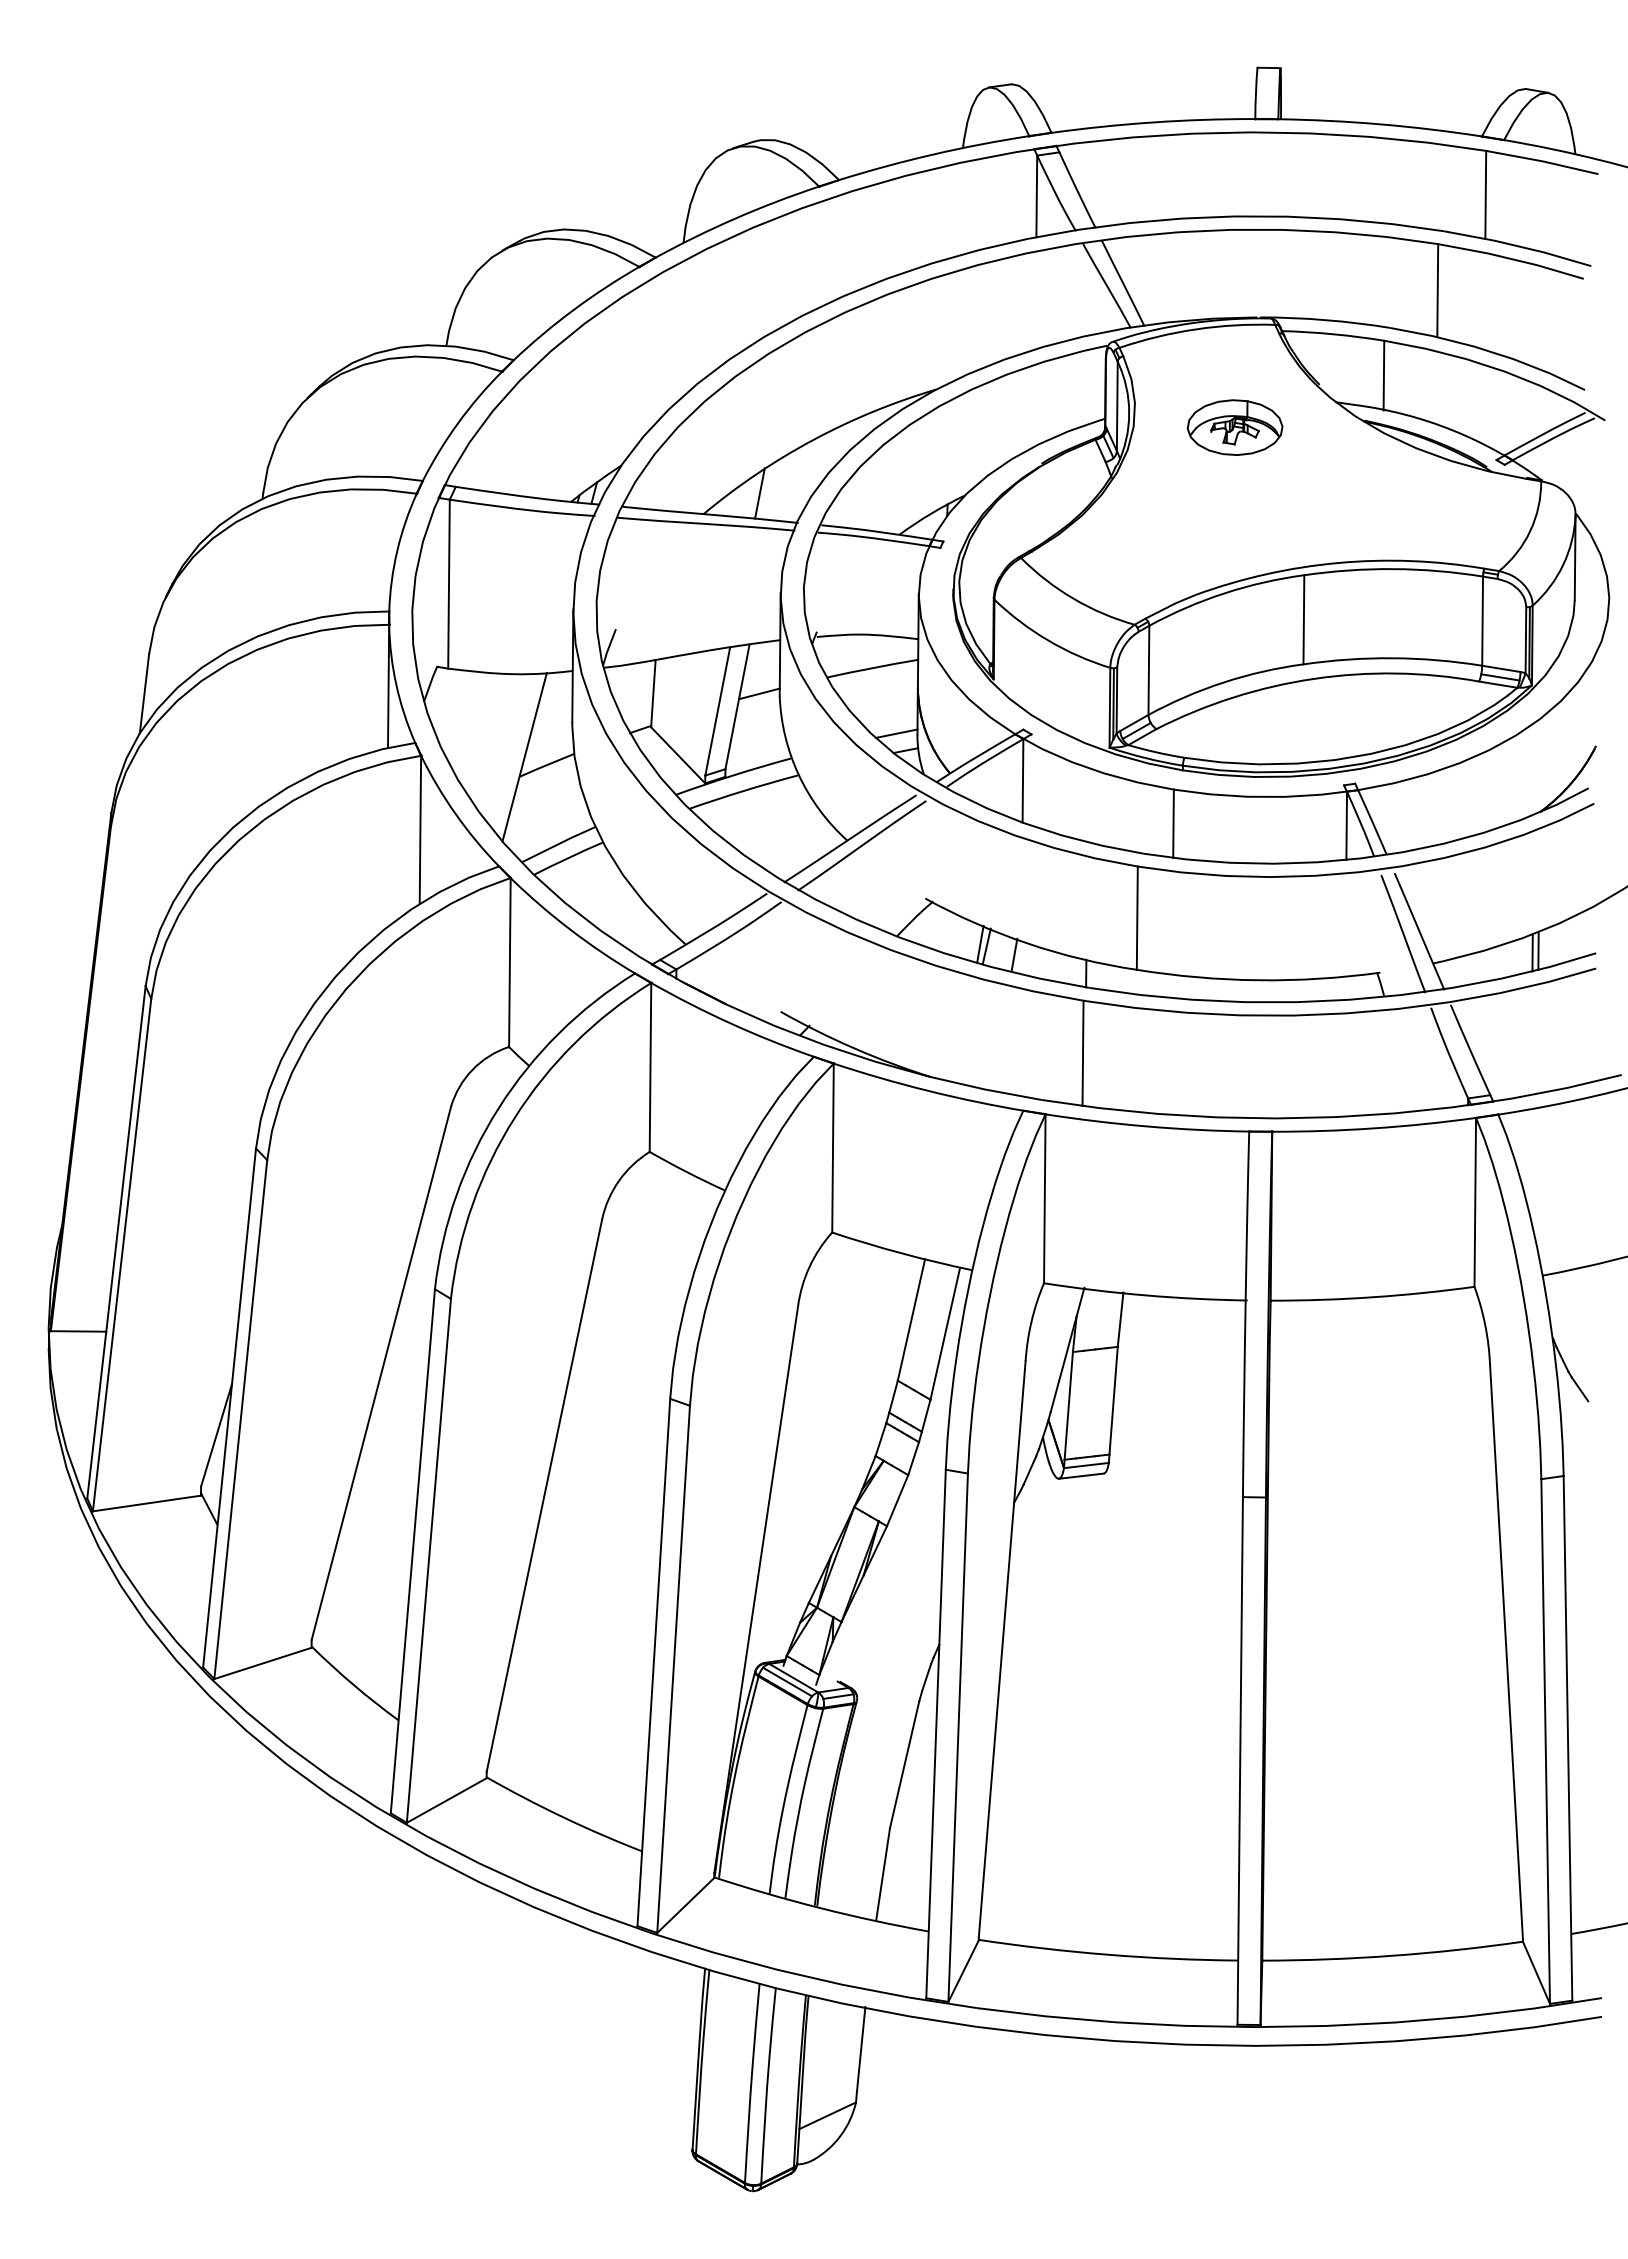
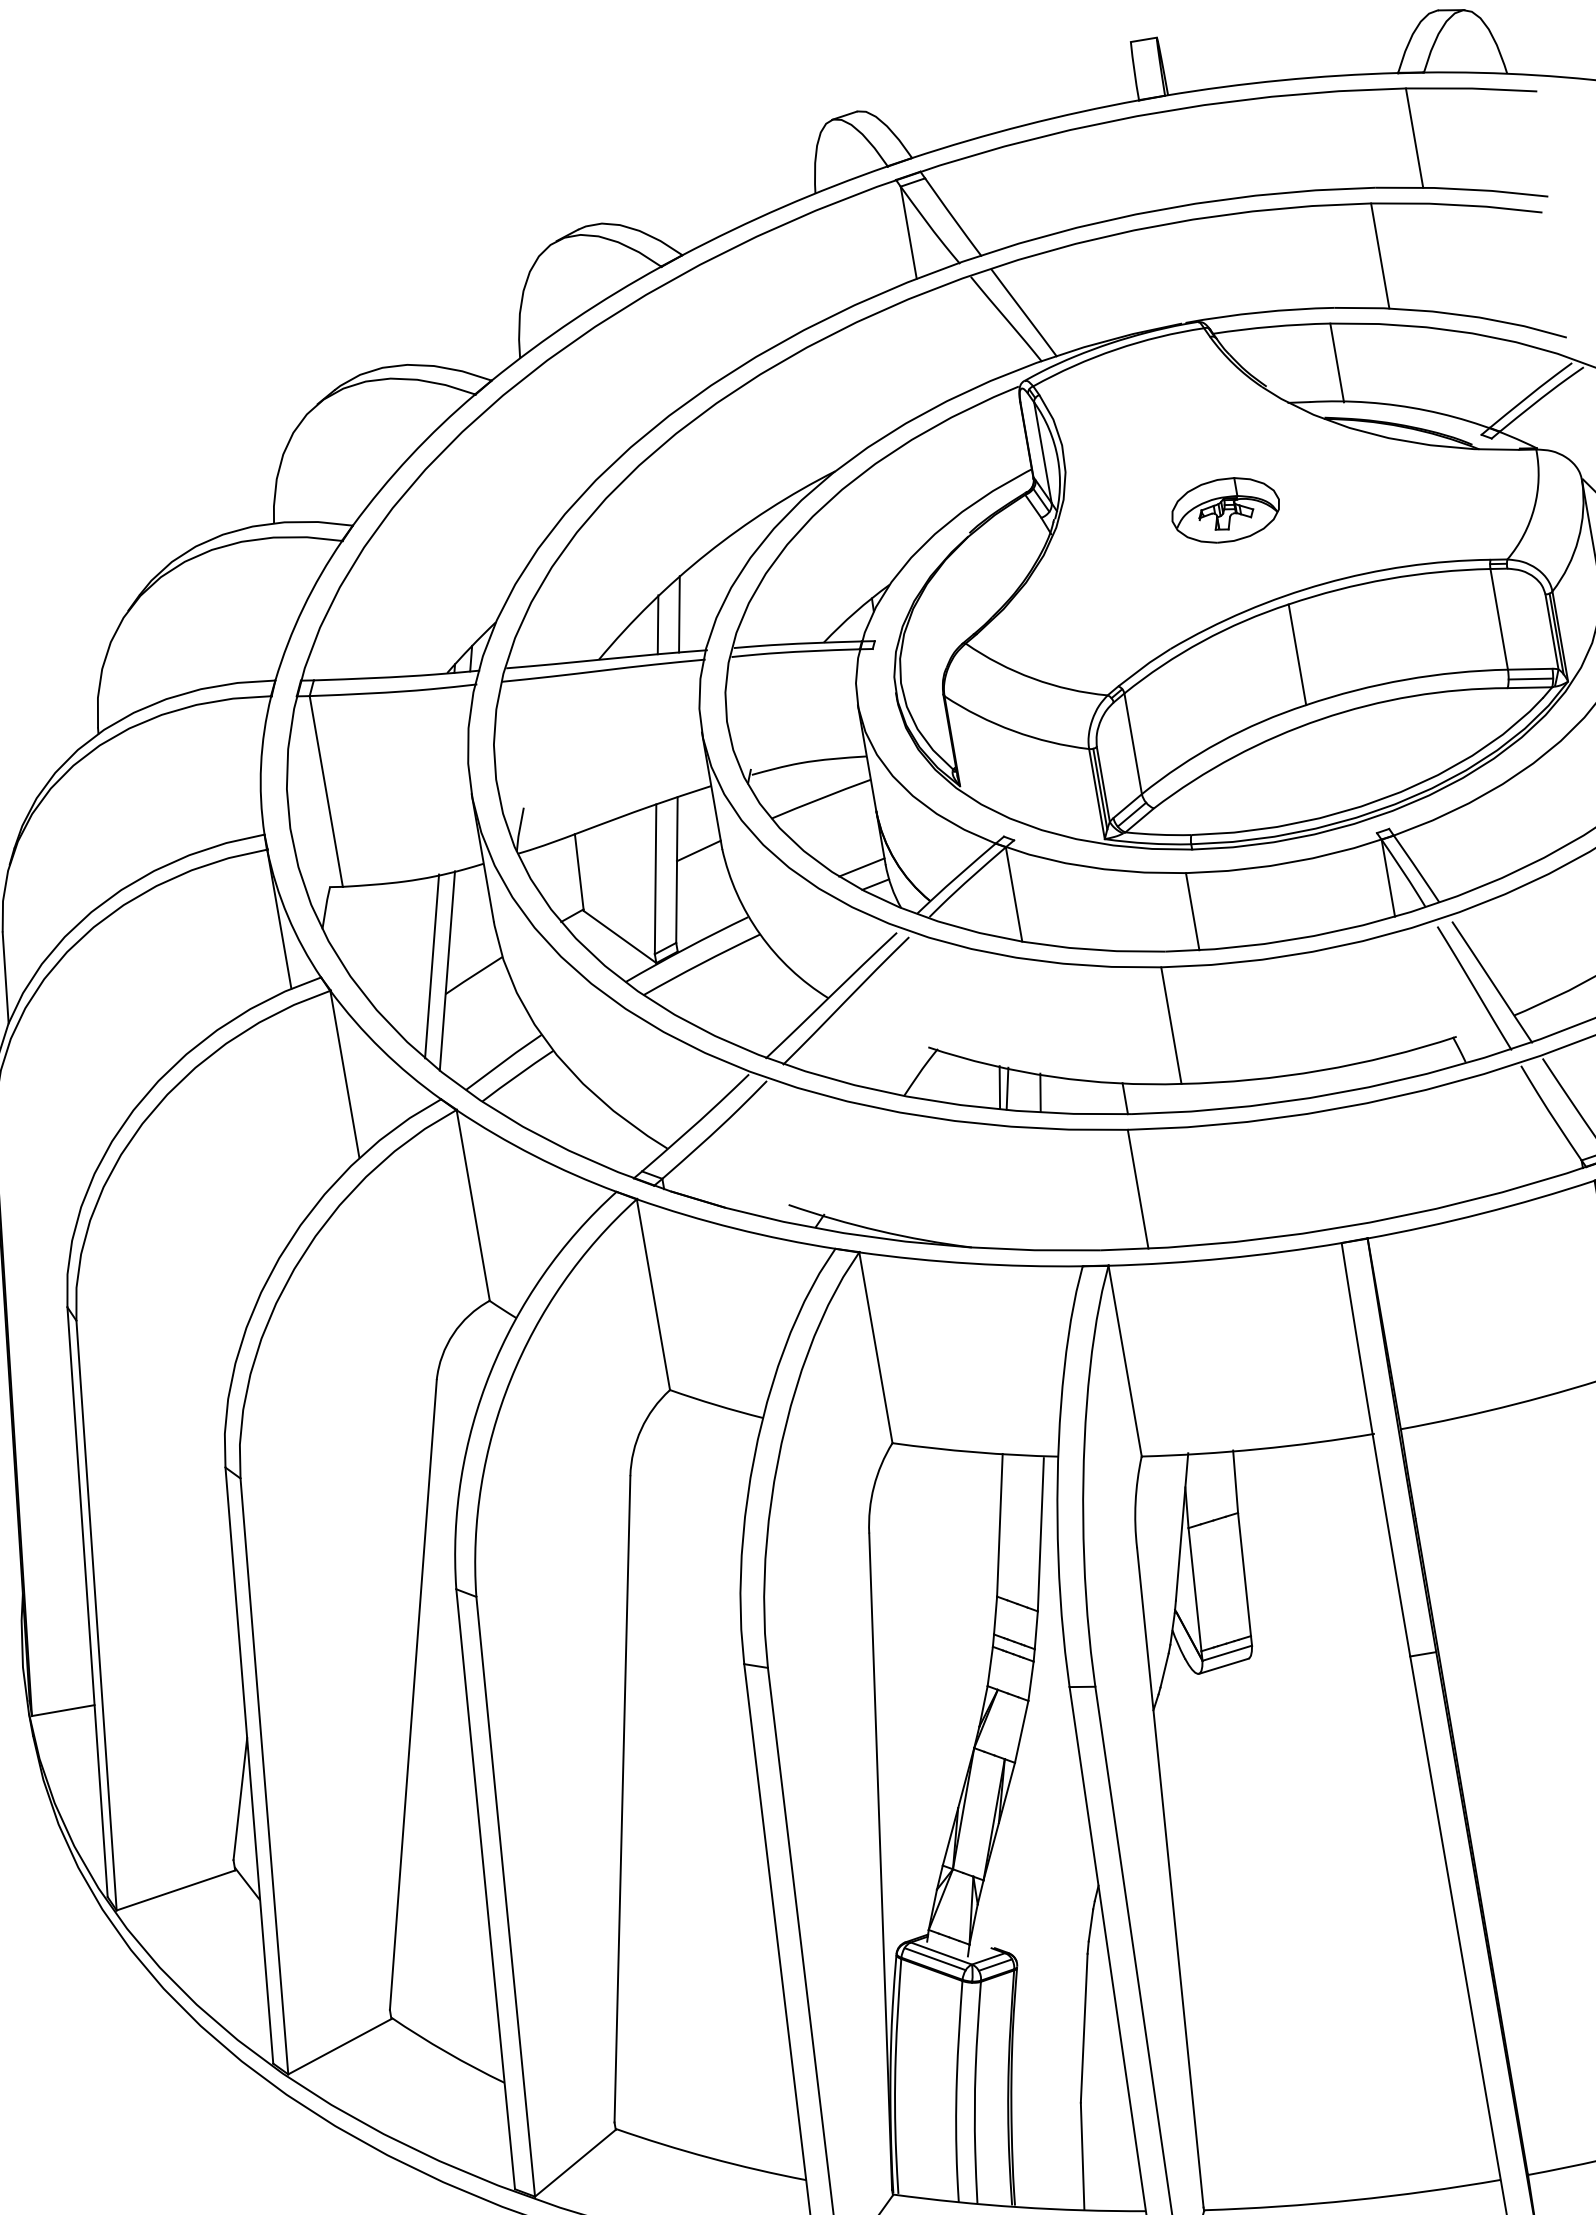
part: (1234, 427) -> (1225, 510), moved
line: (779, 487) -> (678, 614), added
line: (511, 750) -> (431, 966), added

